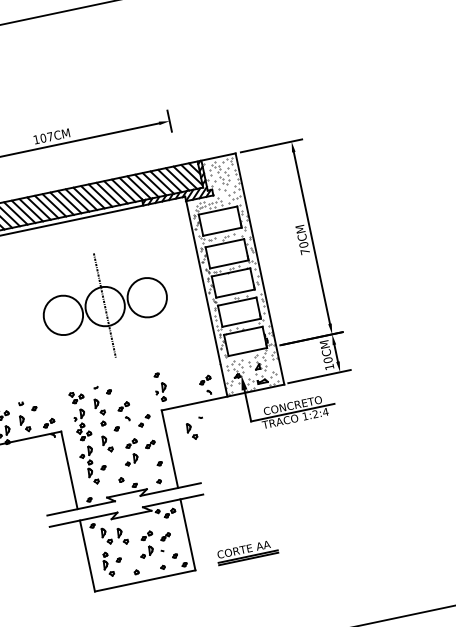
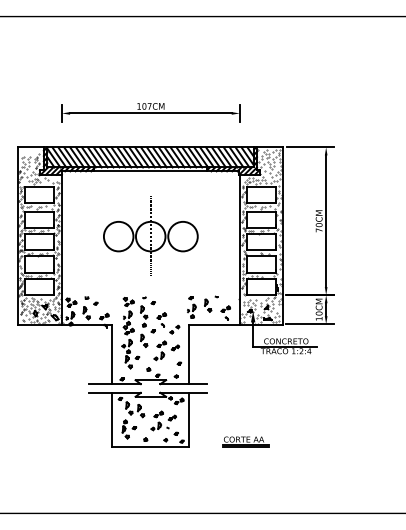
part: (104, 305) -> (150, 235), moved
part: (195, 427) -> (211, 303), moved
part: (246, 551) -> (245, 441), moved

